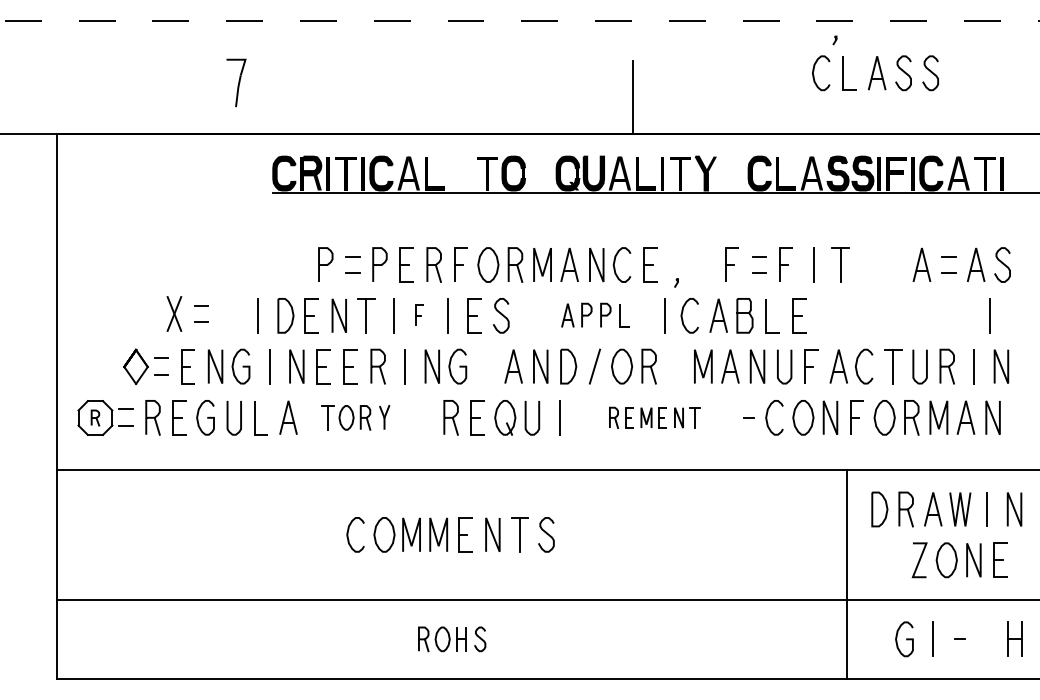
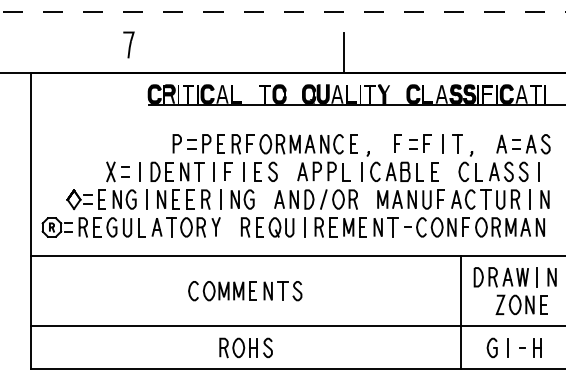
part: (875, 63) -> (493, 166), moved
part: (186, 313) -> (117, 171), moved
part: (419, 315) -> (228, 171), size x1.67
part: (594, 315) -> (323, 171), size x1.43
part: (355, 417) -> (193, 227), size x1.43
part: (655, 417) -> (356, 227), size x1.67
part: (451, 638) -> (245, 347), size x1.43
part: (1015, 638) -> (537, 347), moved

